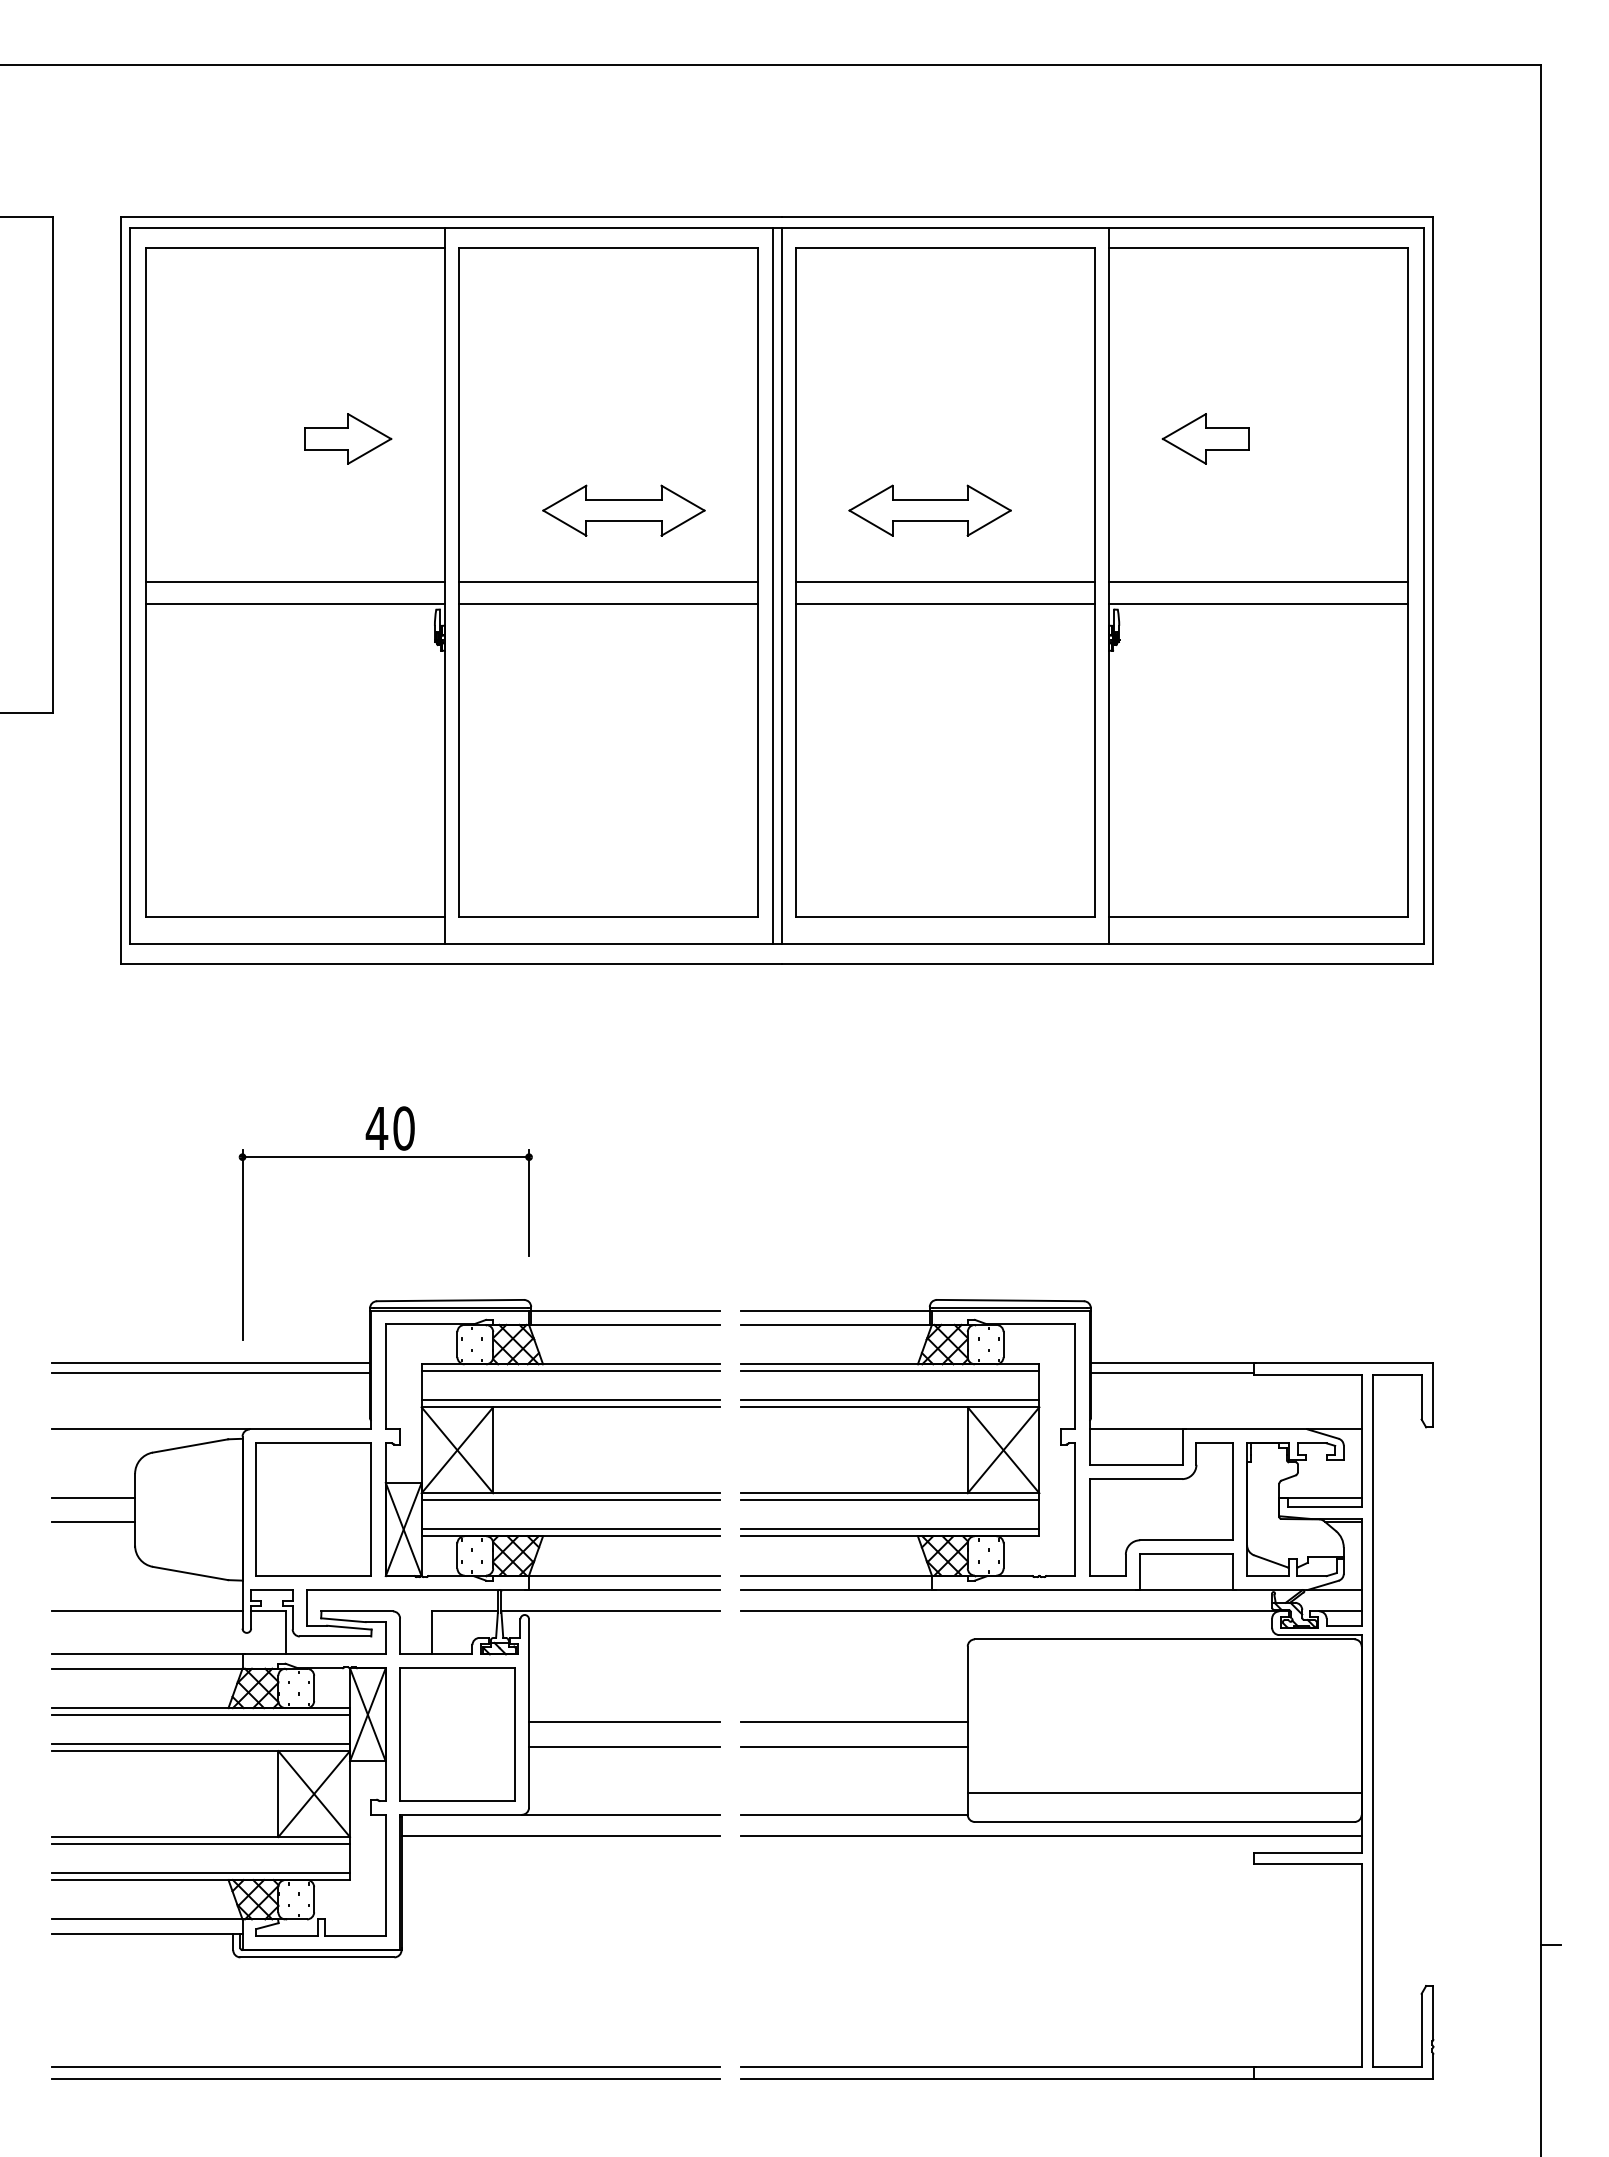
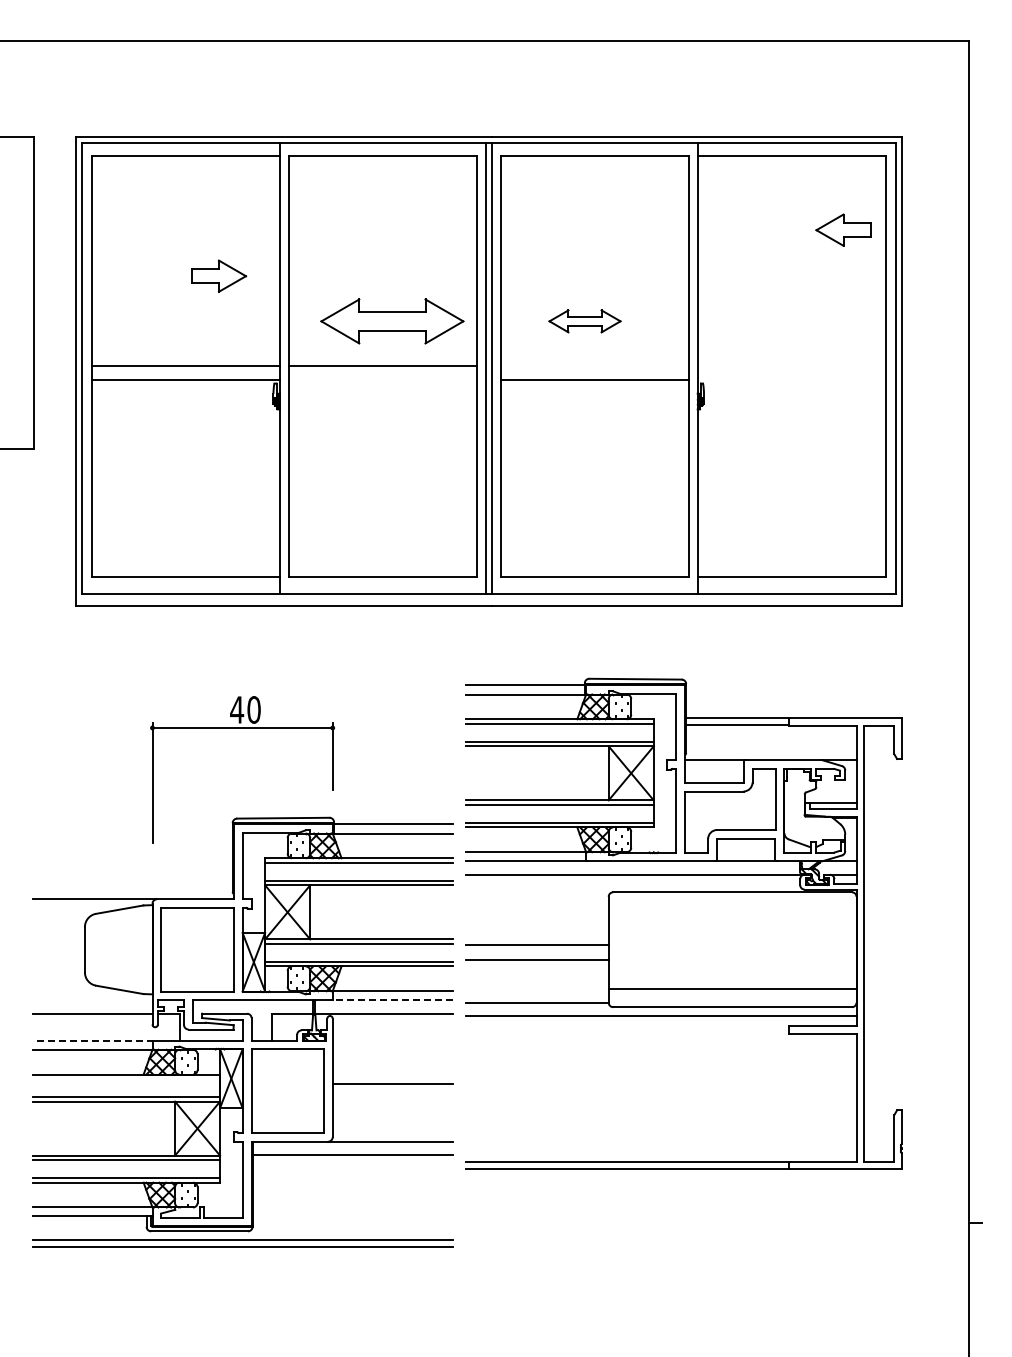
part: (1205, 437) -> (843, 229), moved
part: (624, 509) -> (392, 320), size x1.4
part: (929, 510) -> (584, 321), size x0.7
line: (945, 582) -> (594, 366), removed
line: (1258, 582) -> (791, 366), removed
line: (608, 603) -> (382, 379), removed
line: (1258, 603) -> (791, 379), removed
line: (210, 1363) -> (132, 857), removed
line: (210, 1372) -> (132, 863), removed
line: (93, 1498) -> (58, 942), removed
line: (93, 1522) -> (58, 957), removed
line: (622, 1590) -> (391, 1000), solid -> dashed
line: (148, 1653) -> (93, 1040), solid -> dashed
part: (1086, 1688) -> (683, 923), moved
line: (201, 1715) -> (126, 1079), removed
line: (624, 1746) -> (392, 1098), removed
part: (385, 2073) -> (242, 1243), moved

